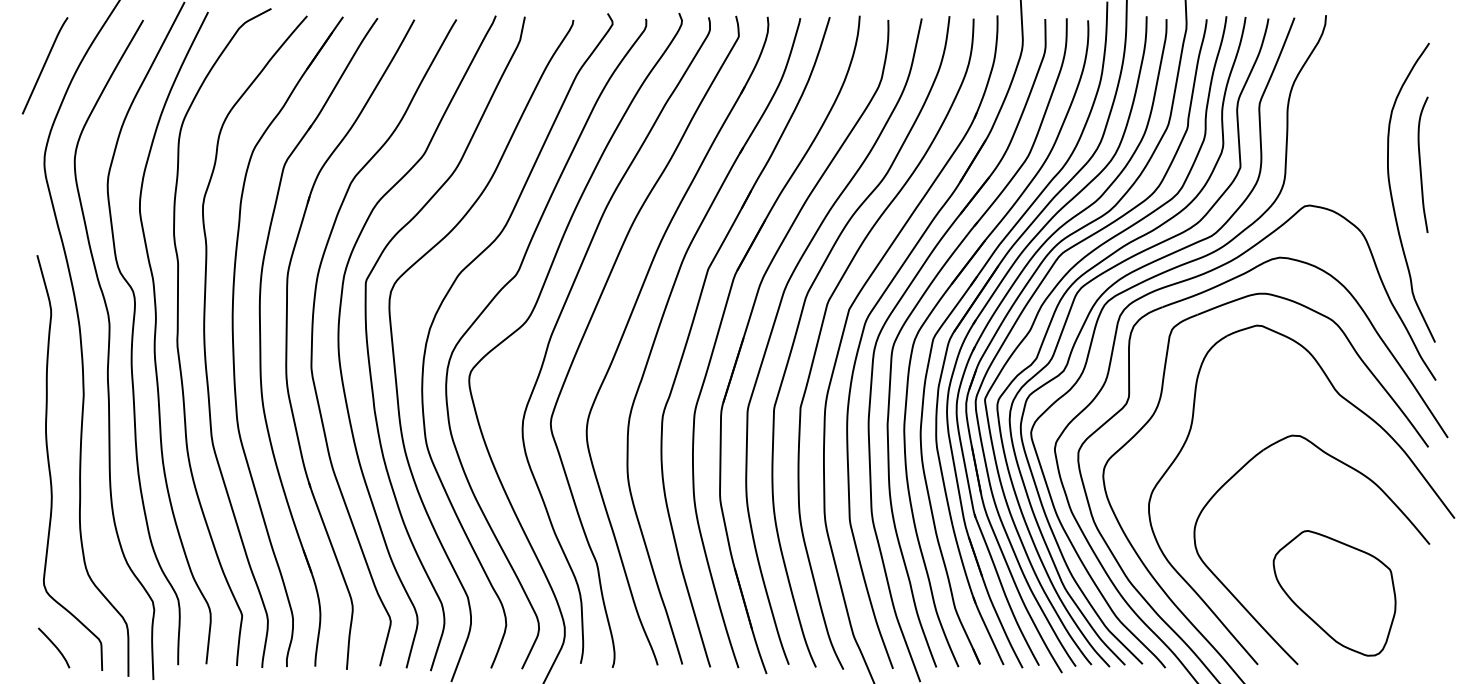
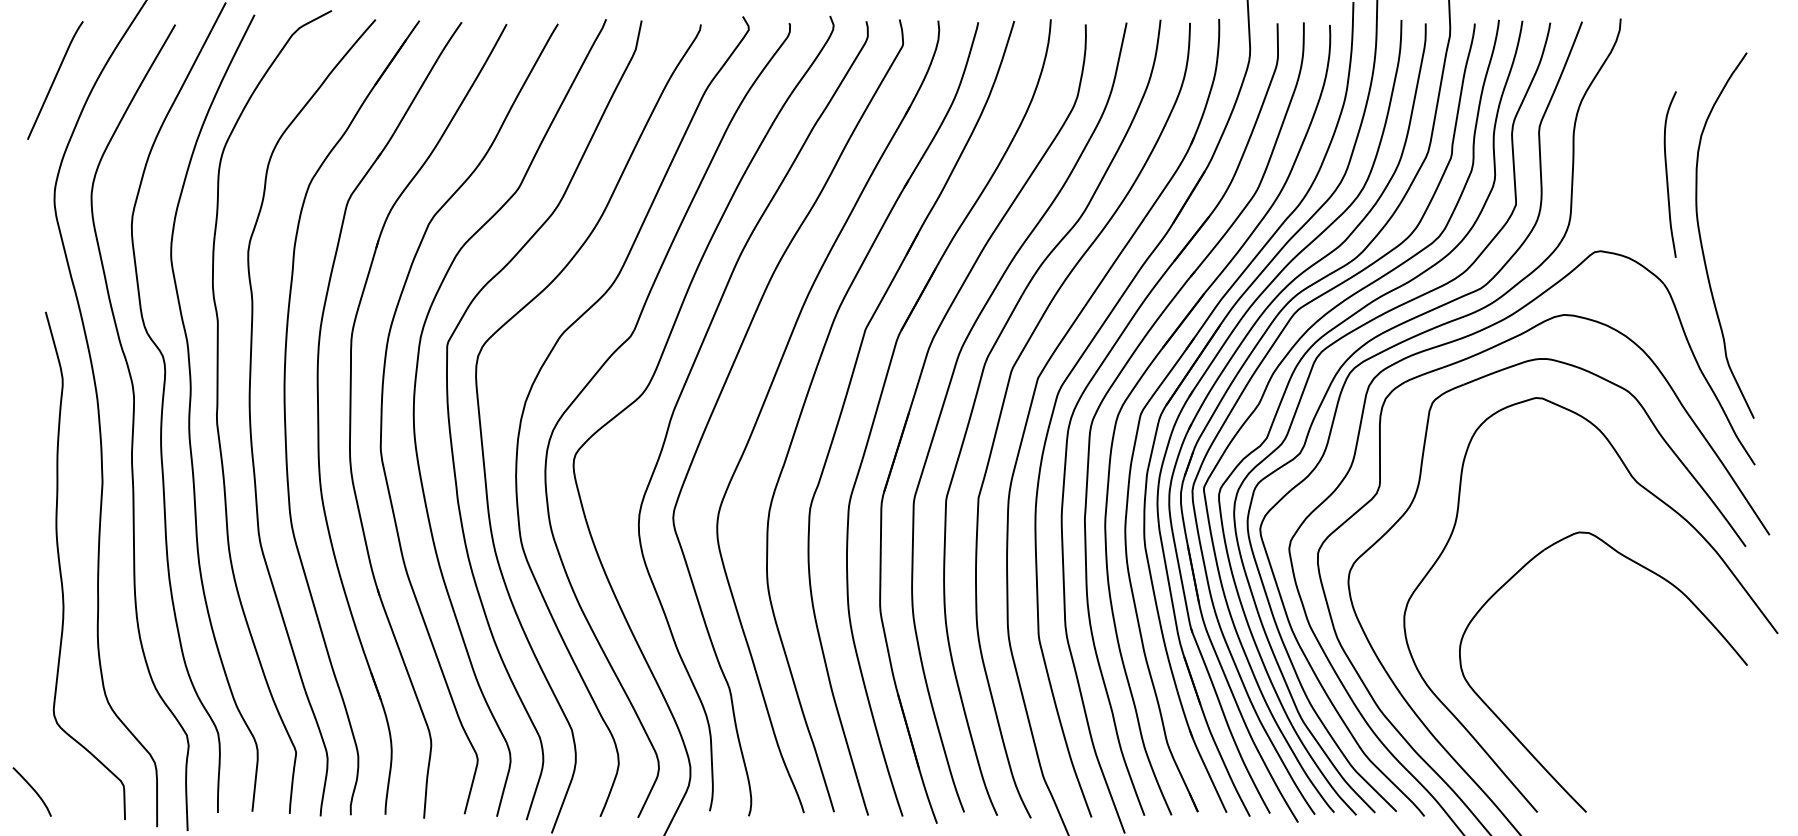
curve: (1420, 164) -> (1667, 174), moved
part: (1334, 593) -> (1630, 725), removed
curve: (54, 645) -> (32, 789), moved

